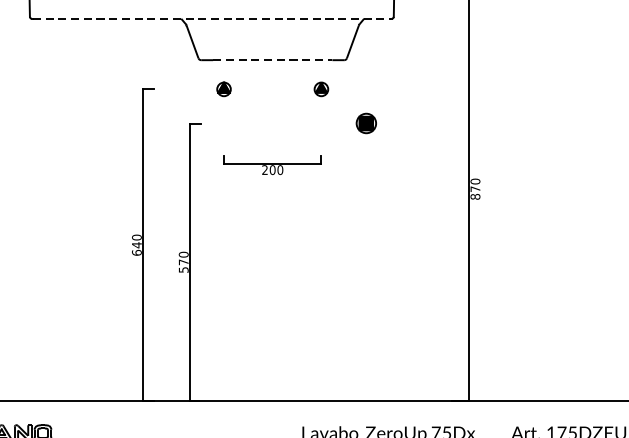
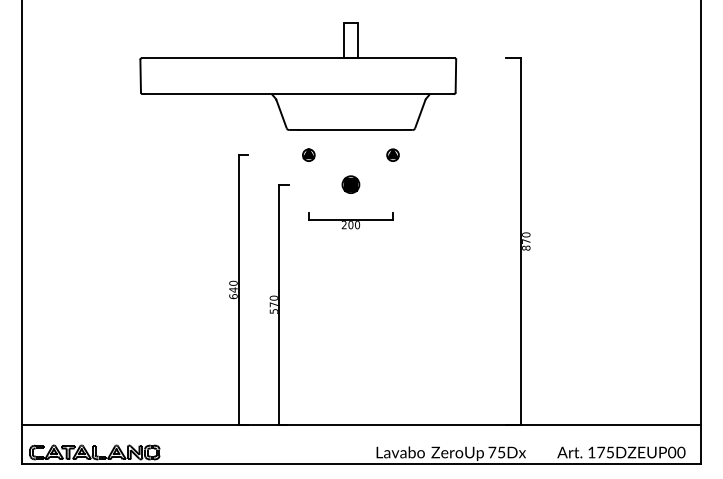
line: (212, 19) -> (298, 94), dashed -> solid
line: (272, 59) -> (350, 129), dashed -> solid
part: (365, 123) -> (350, 184), moved

